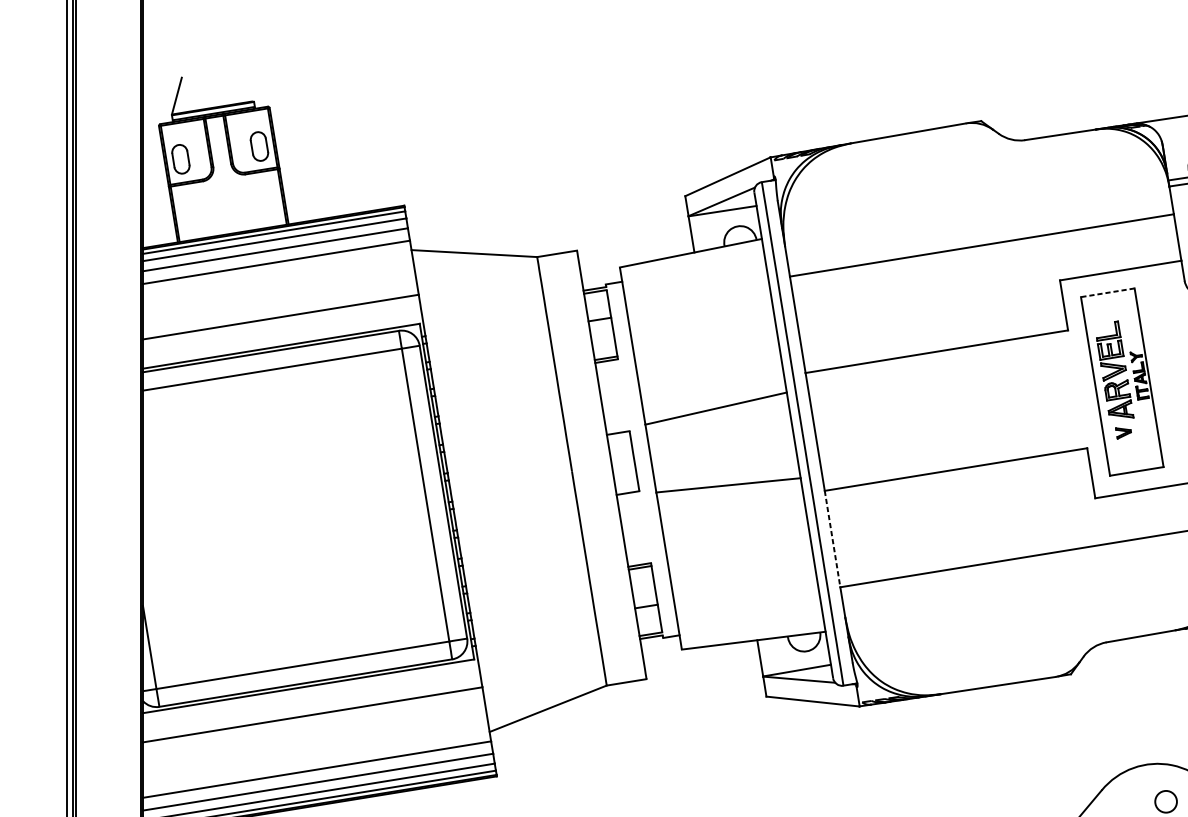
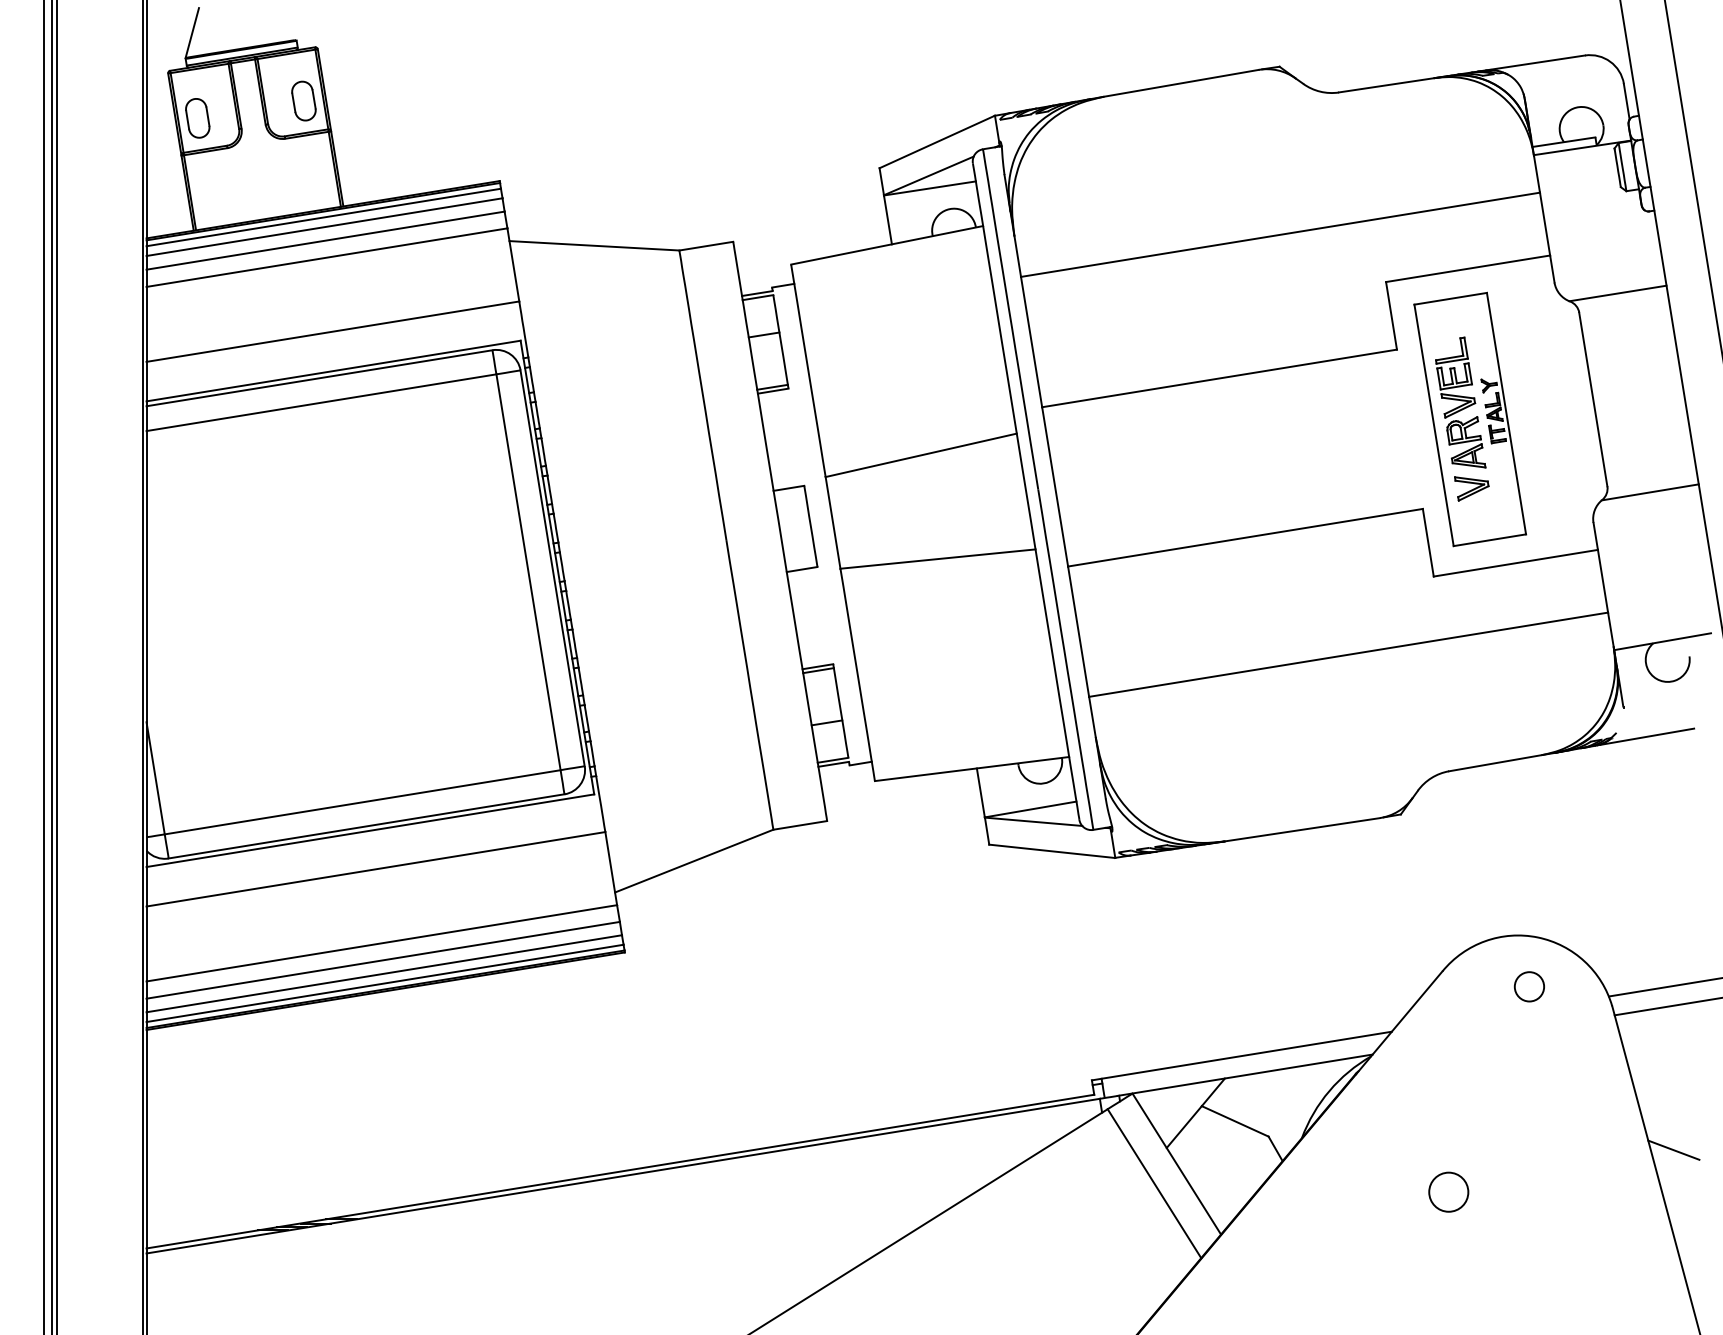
line: (1107, 292) -> (1450, 298), dashed -> solid
part: (1123, 433) -> (1471, 488), size x1.67
line: (832, 539) -> (1078, 632), dashed -> solid

